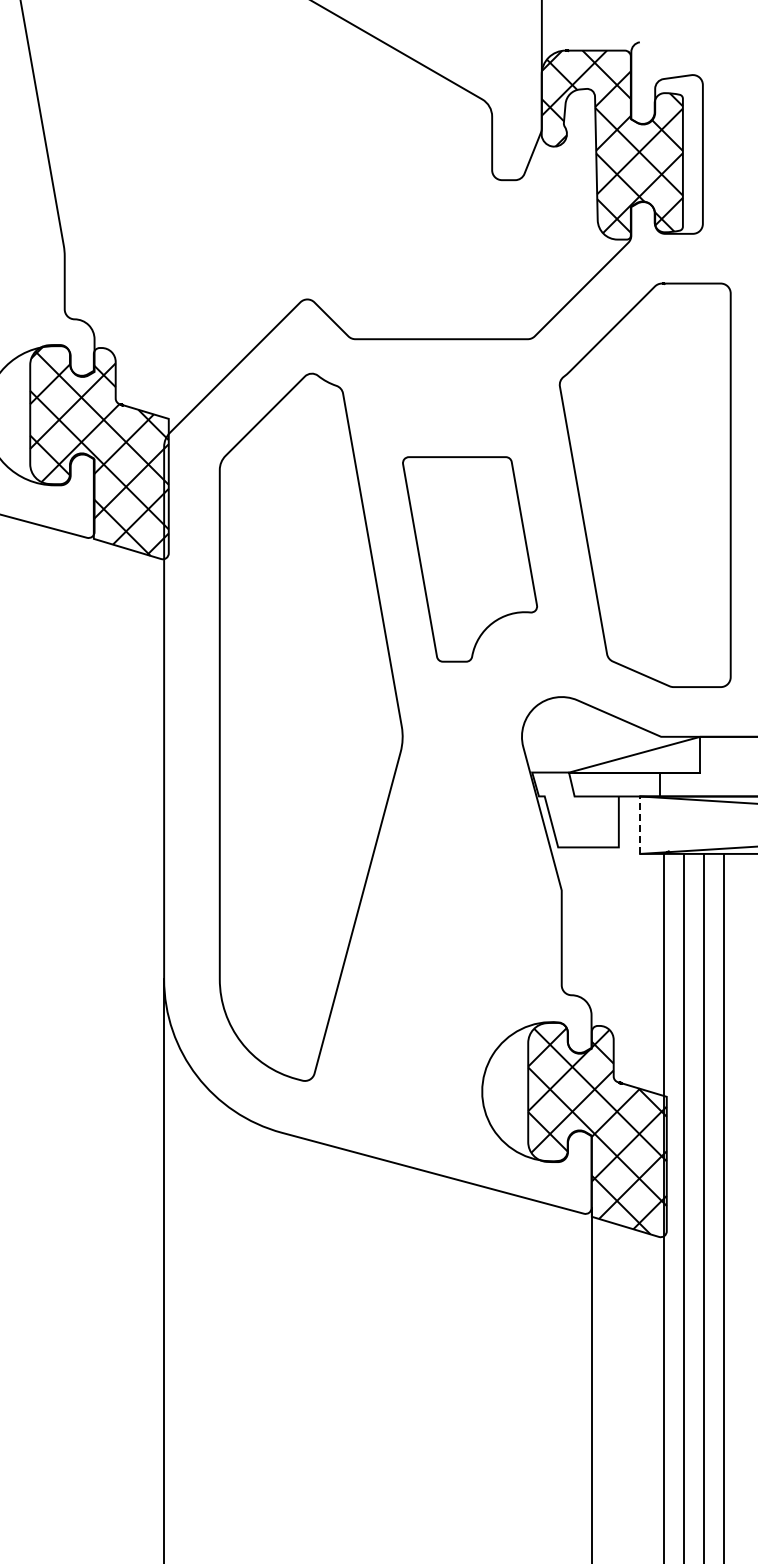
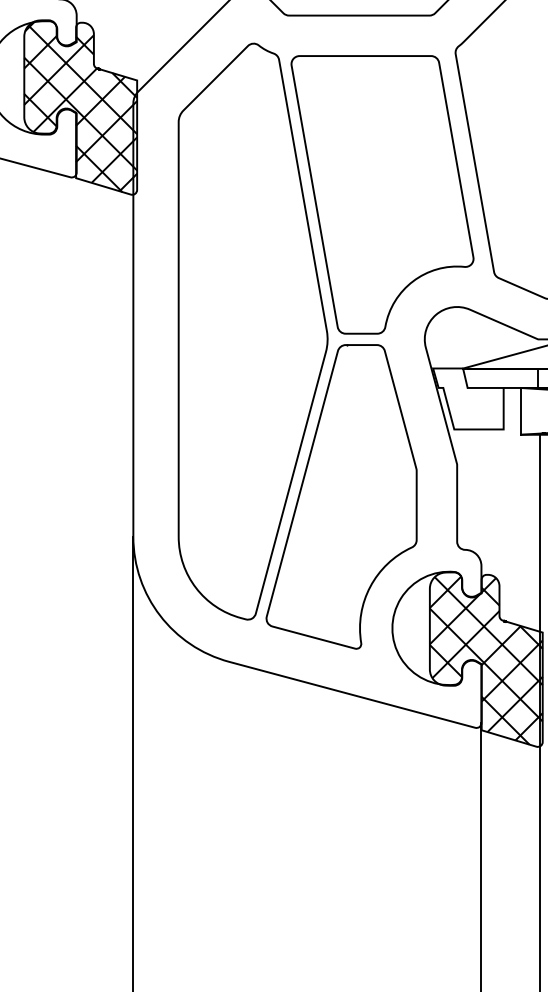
part: (469, 559) -> (382, 194), size x1.67
line: (640, 825) -> (521, 411), dashed -> solid
part: (419, 929) -> (341, 496), added

